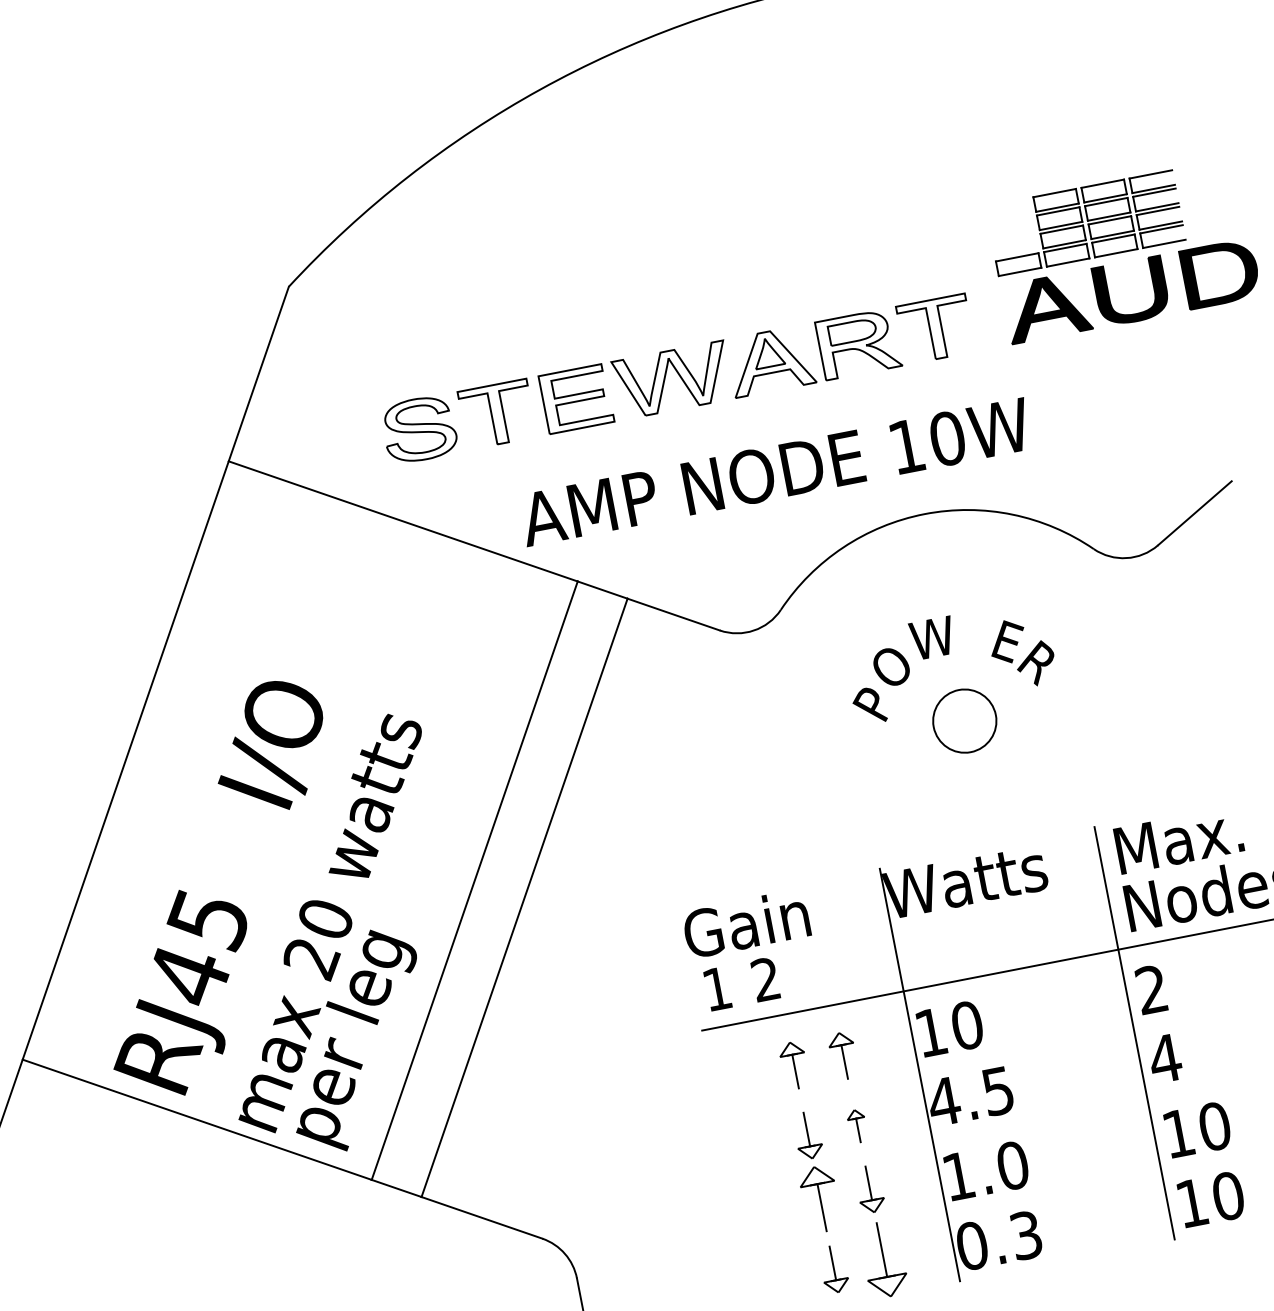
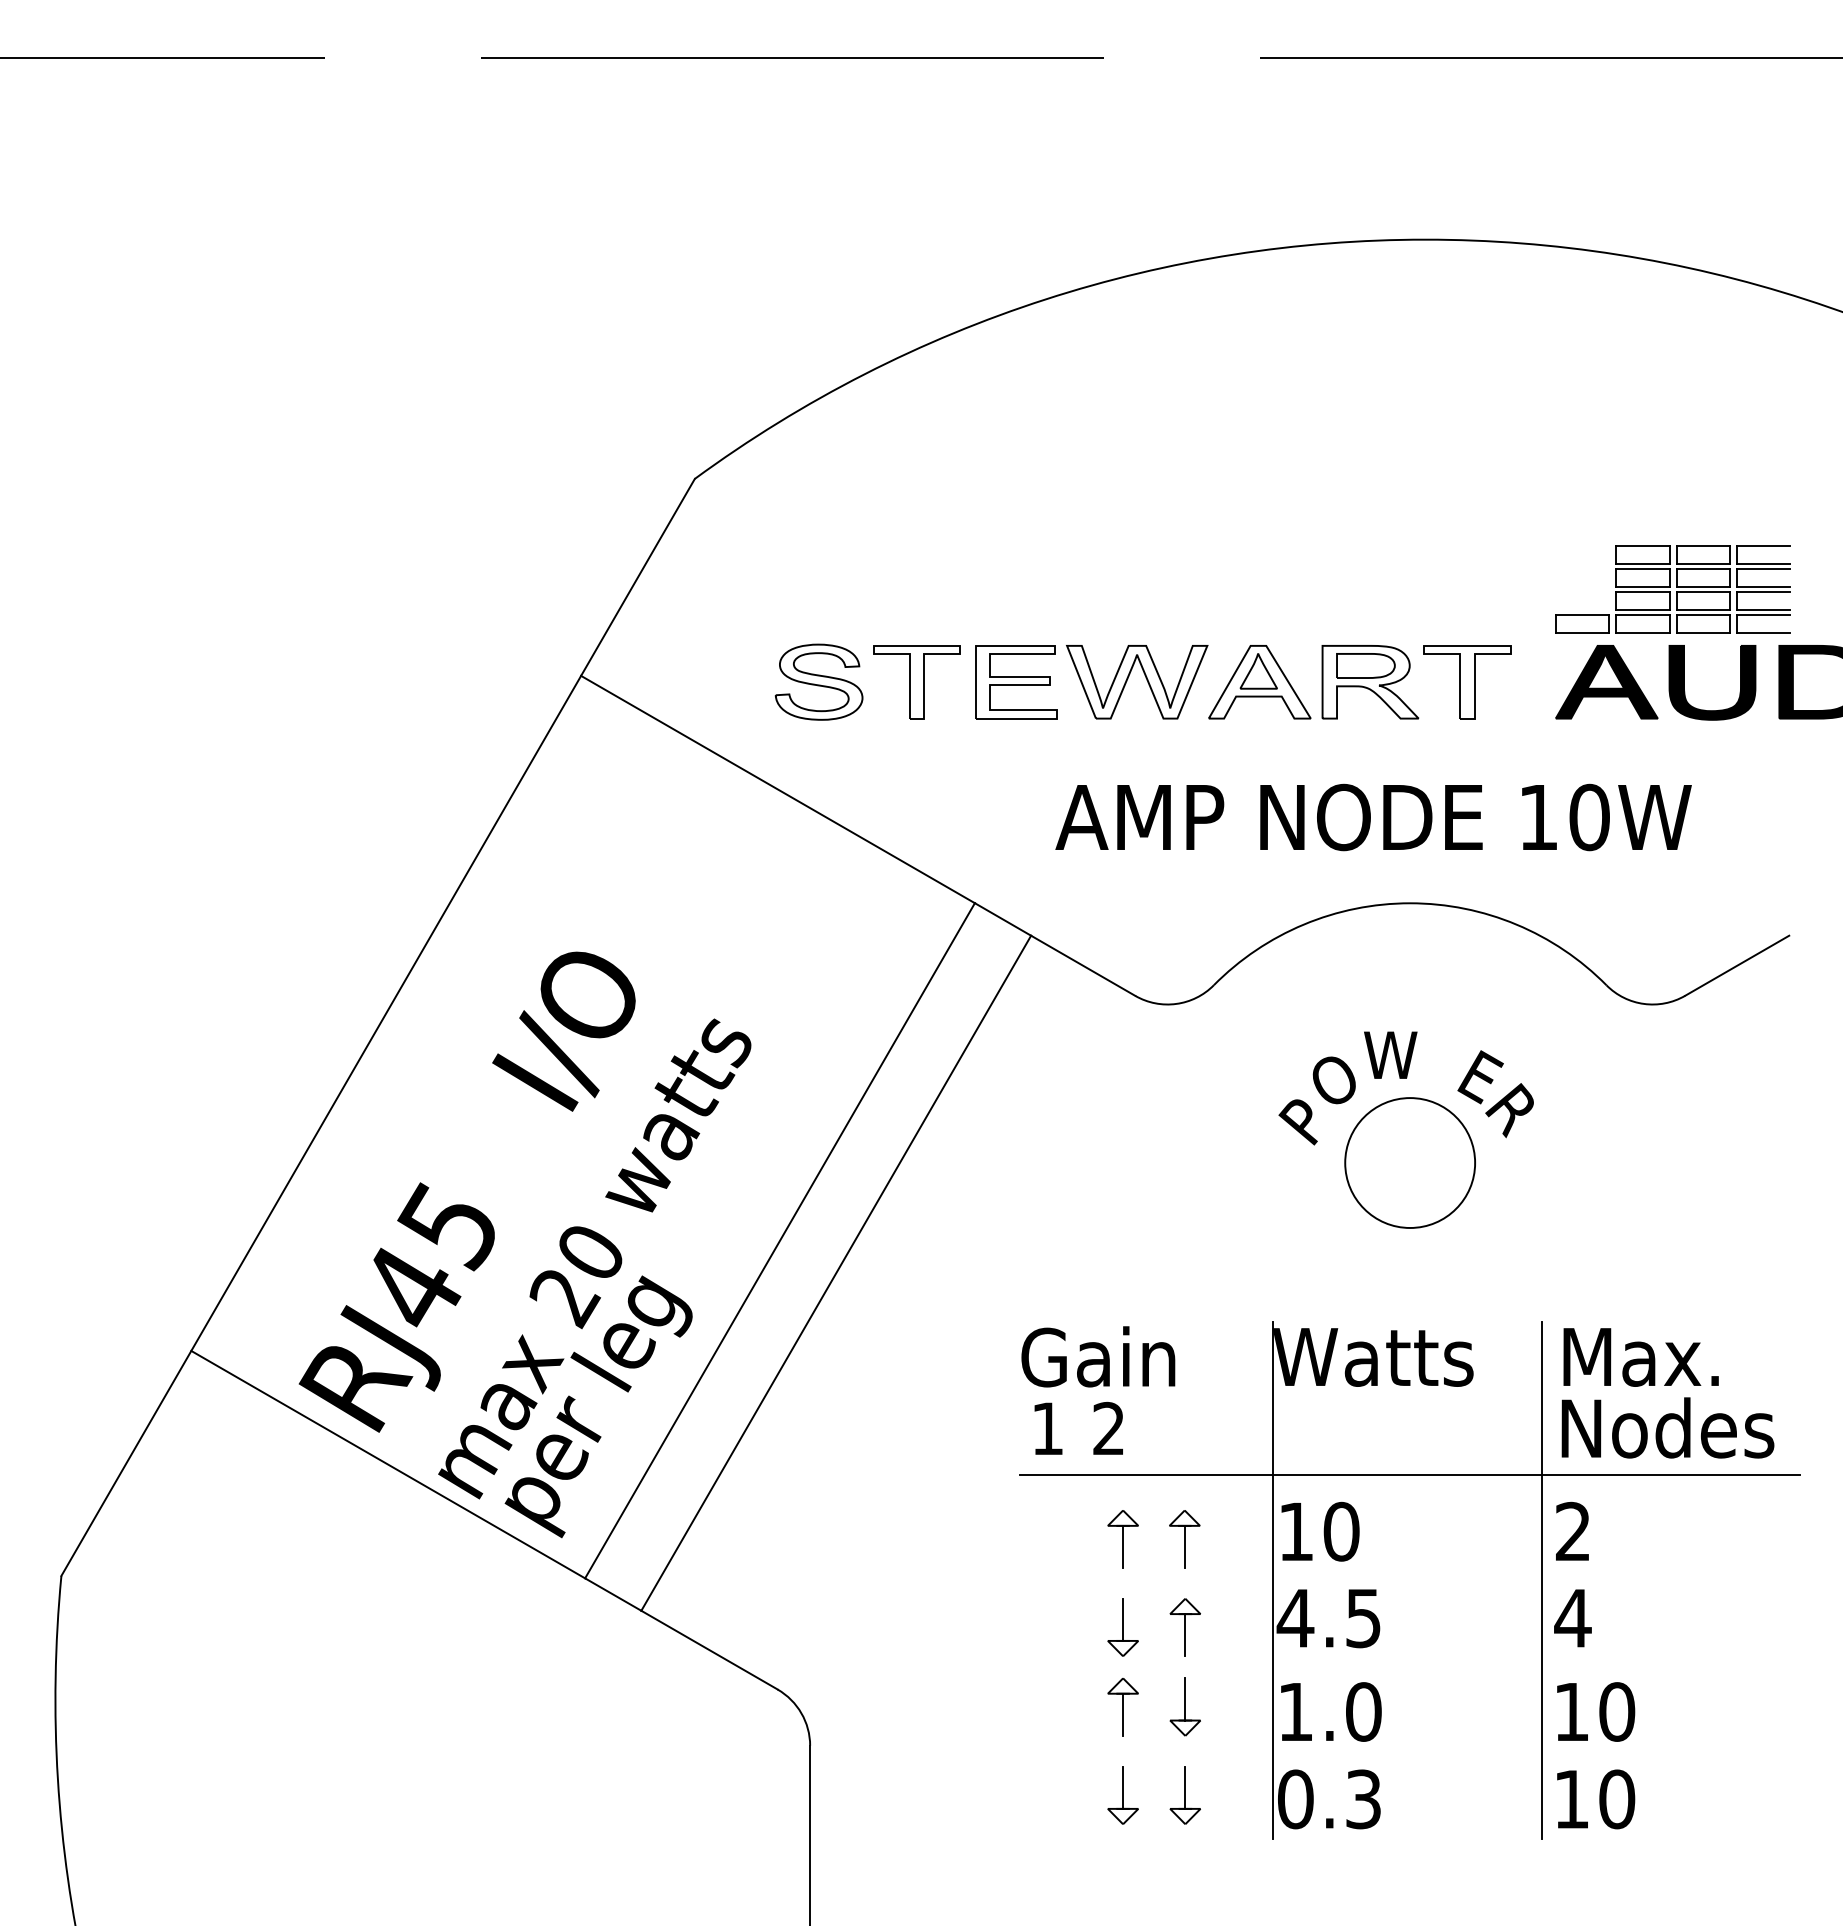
text: (775, 472) -> (1373, 817), moved
circle: (964, 720) -> (1409, 1162), size x1.67
part: (856, 1126) -> (1184, 1627), size x1.43
part: (819, 1199) -> (1122, 1707), size x0.71
part: (883, 1260) -> (1184, 1795), size x0.62

